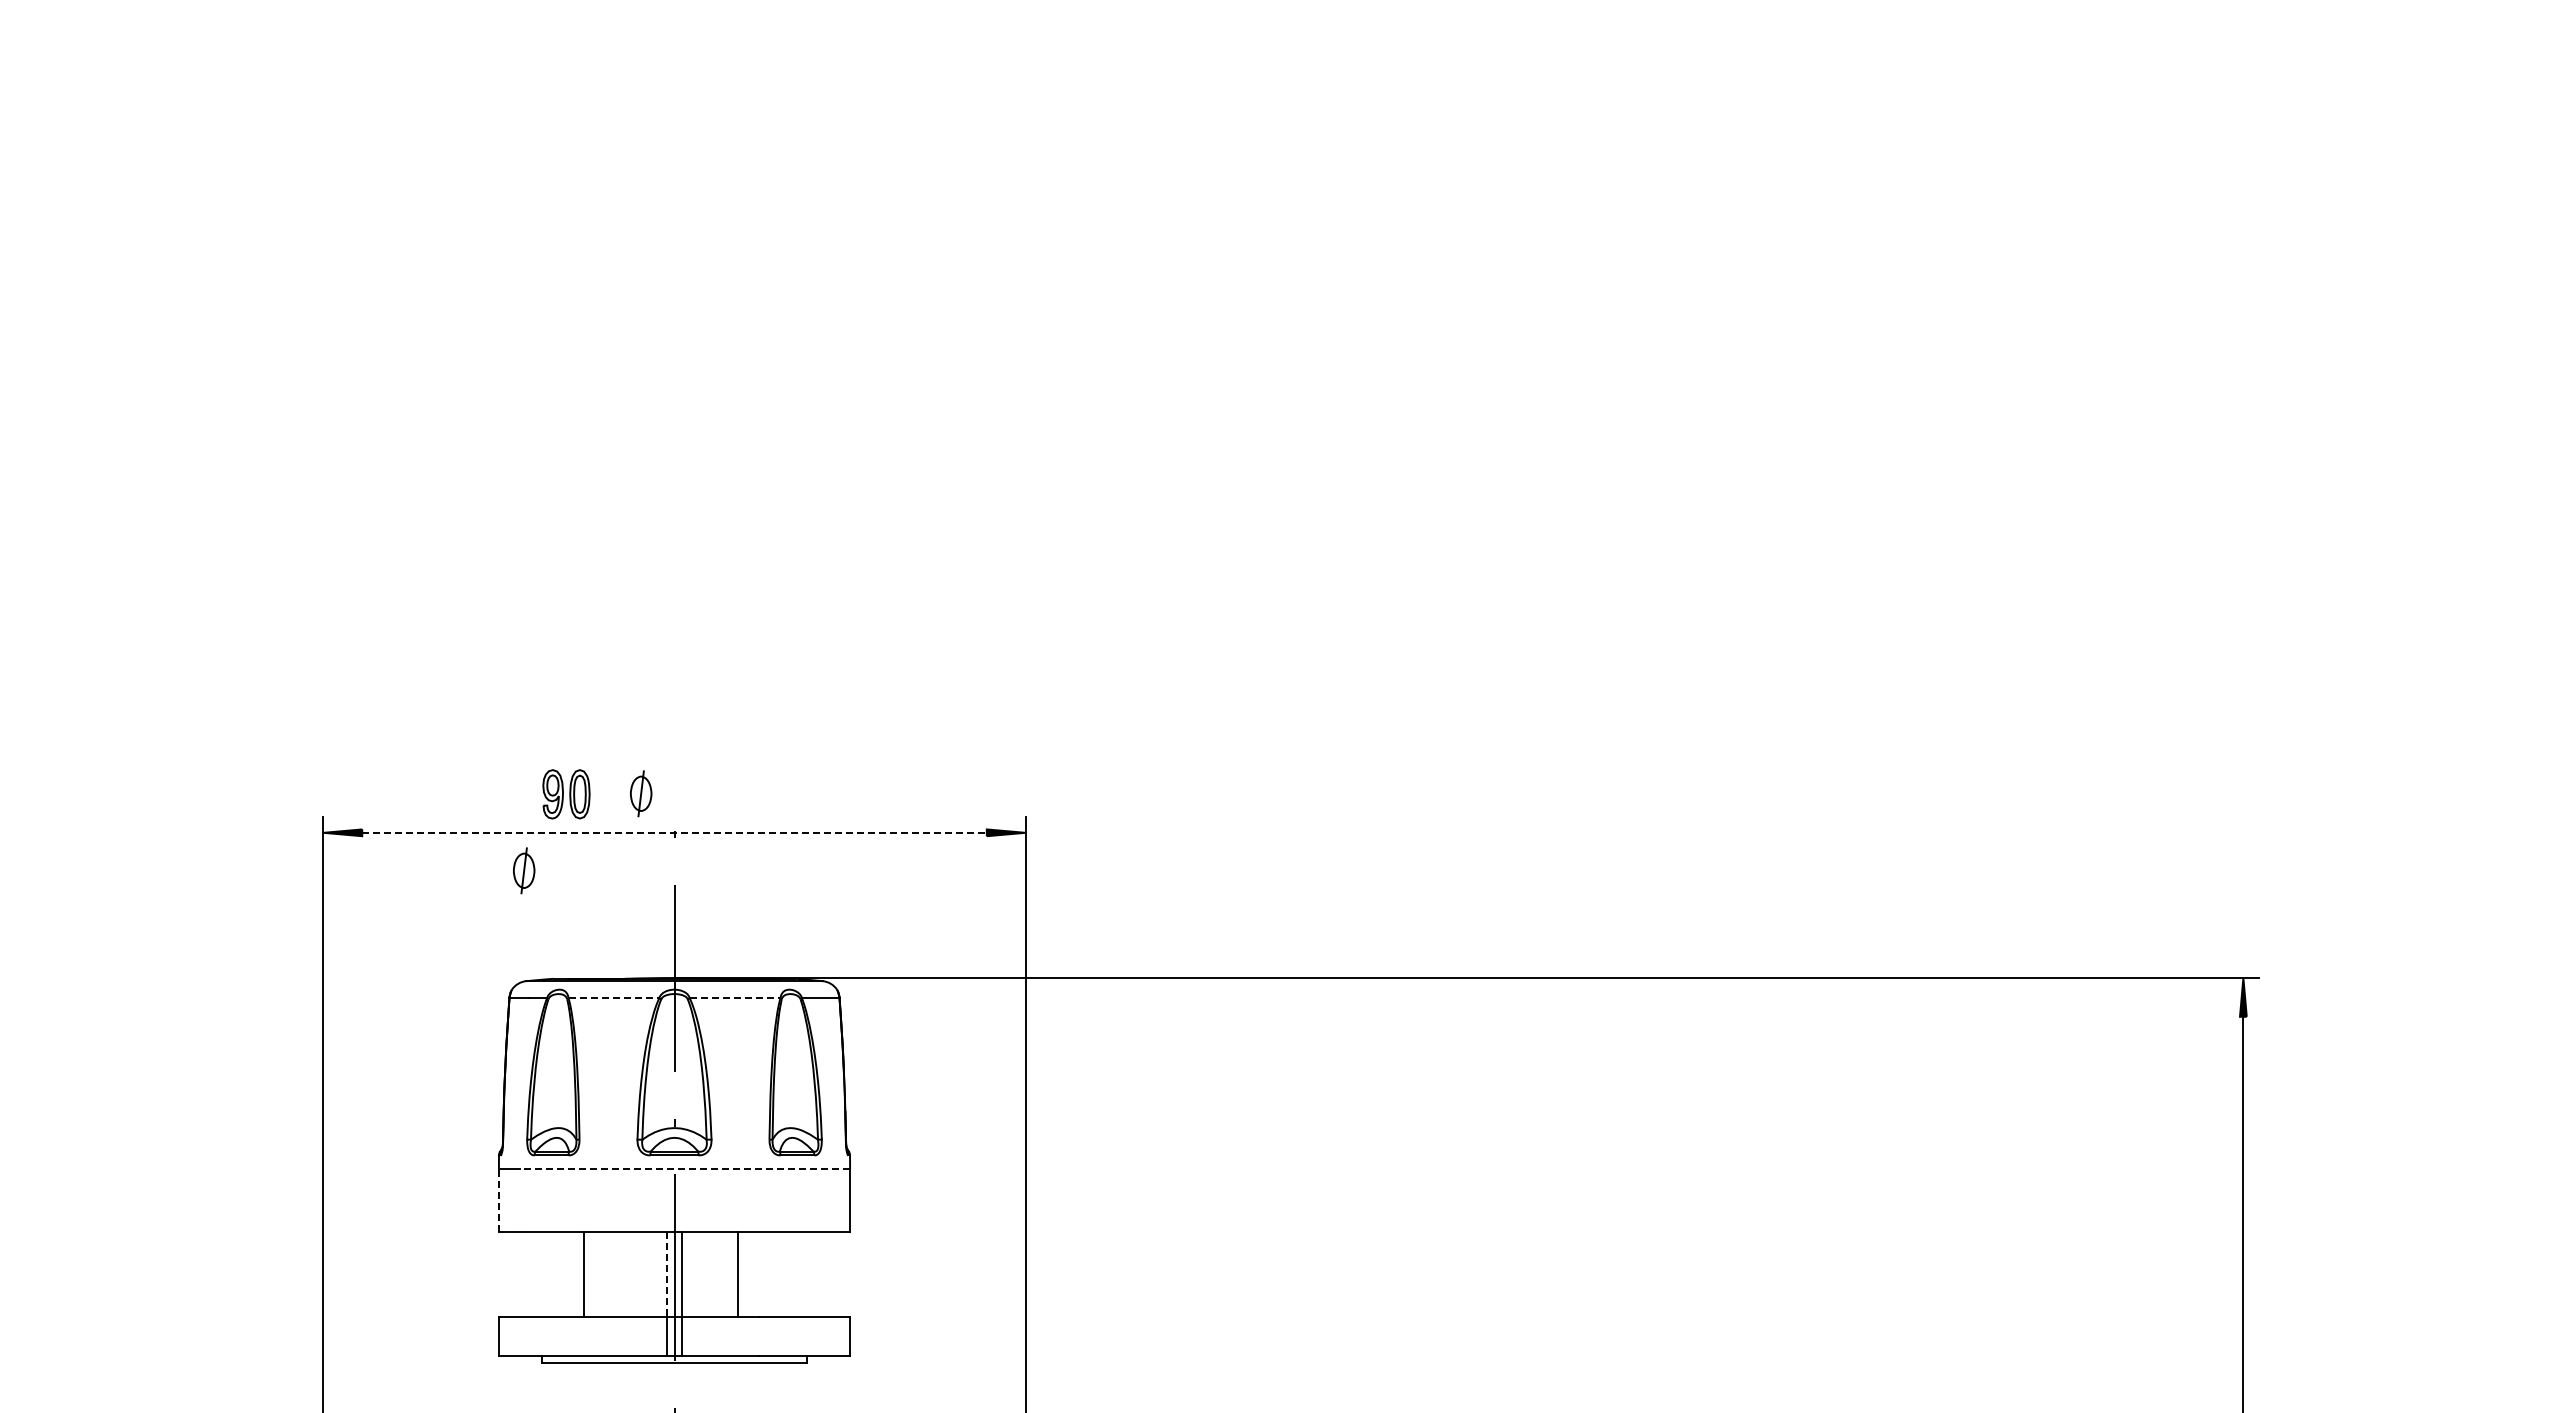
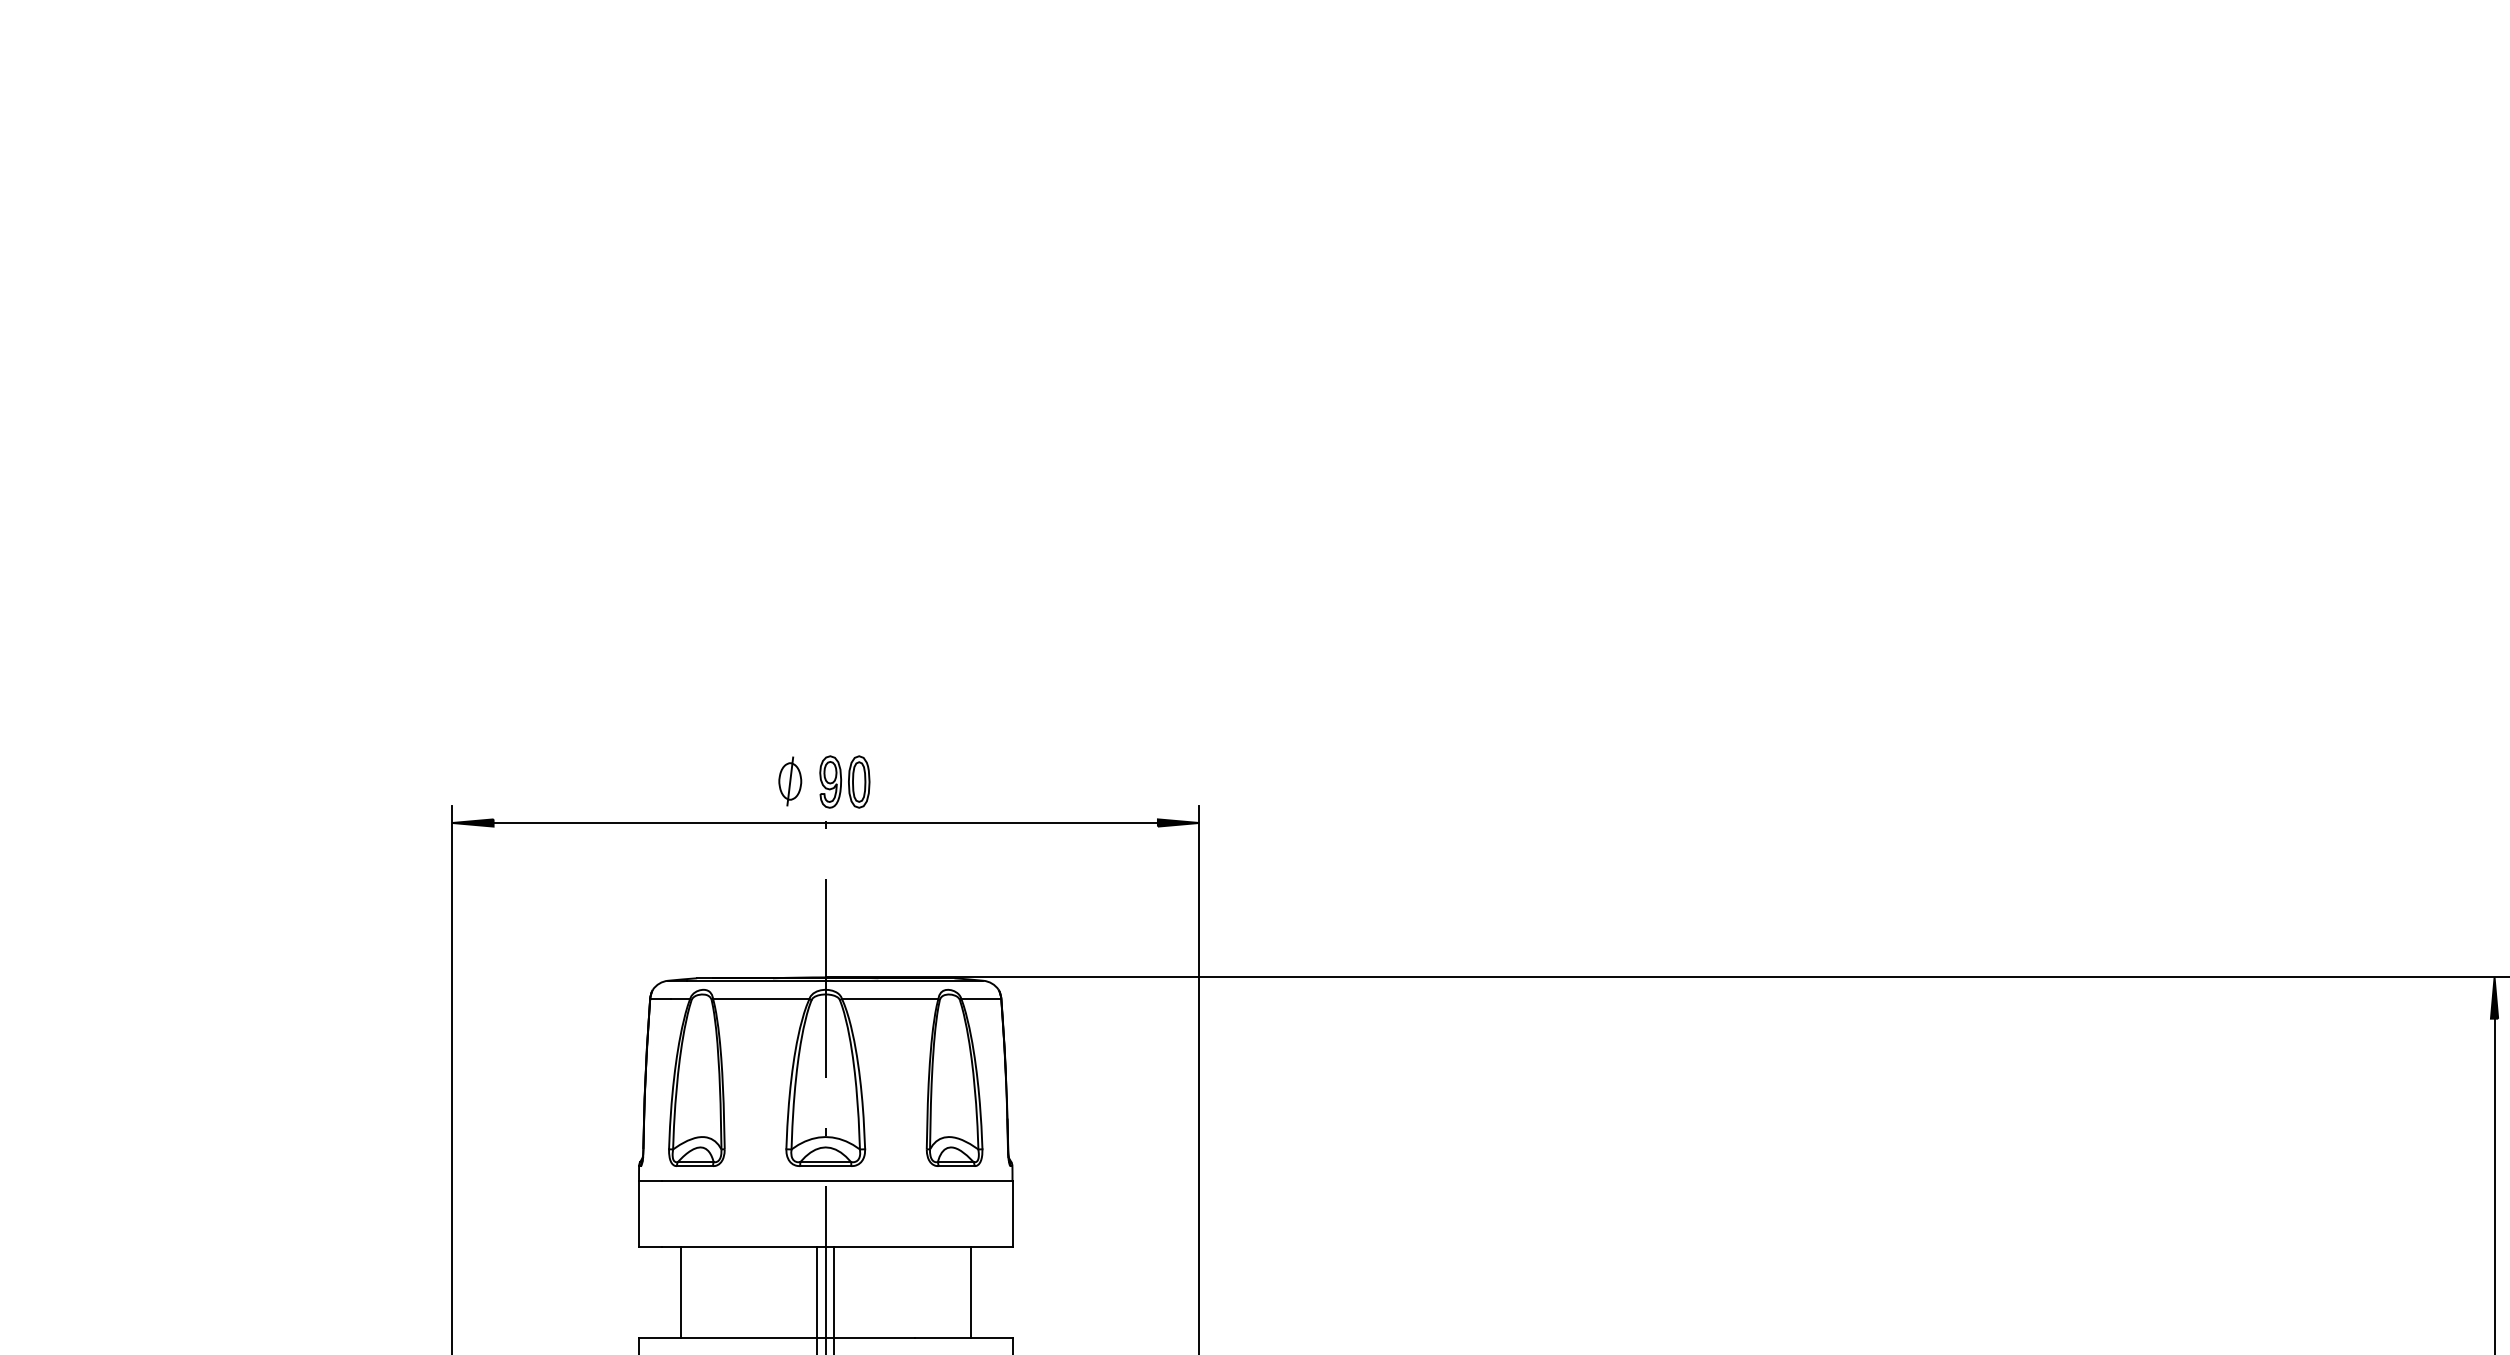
part: (566, 794) -> (844, 782), moved
line: (675, 832) -> (826, 822), dashed -> solid
part: (524, 870) -> (666, 863), removed
line: (614, 998) -> (761, 999), dashed -> solid
line: (735, 998) -> (890, 999), dashed -> solid
line: (685, 1169) -> (837, 1181), dashed -> solid
line: (498, 1199) -> (638, 1213), dashed -> solid
line: (583, 1274) -> (680, 1292), moved
line: (666, 1274) -> (817, 1292), dashed -> solid
line: (738, 1274) -> (971, 1292), moved

